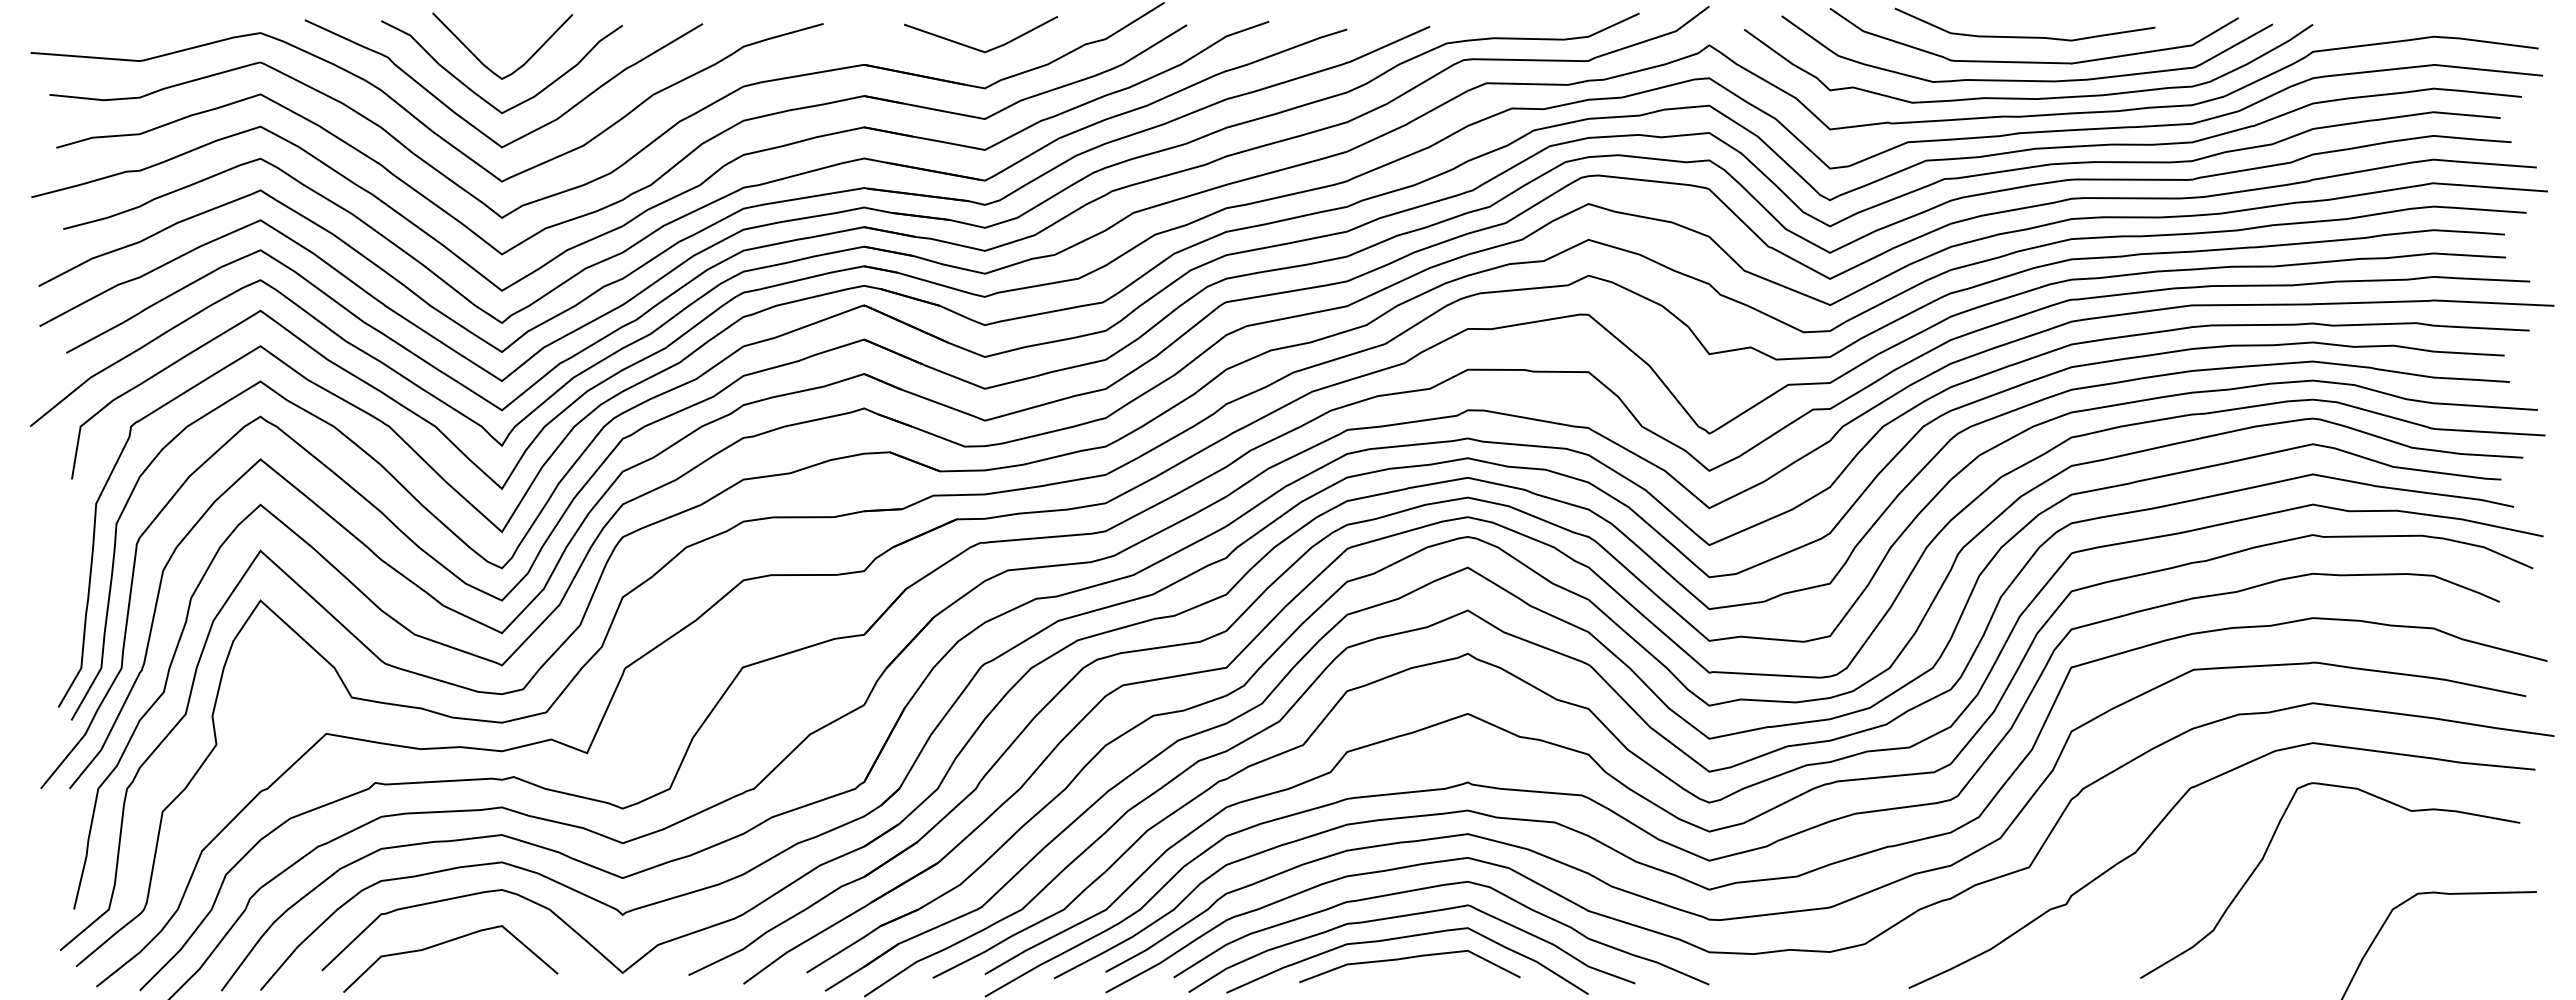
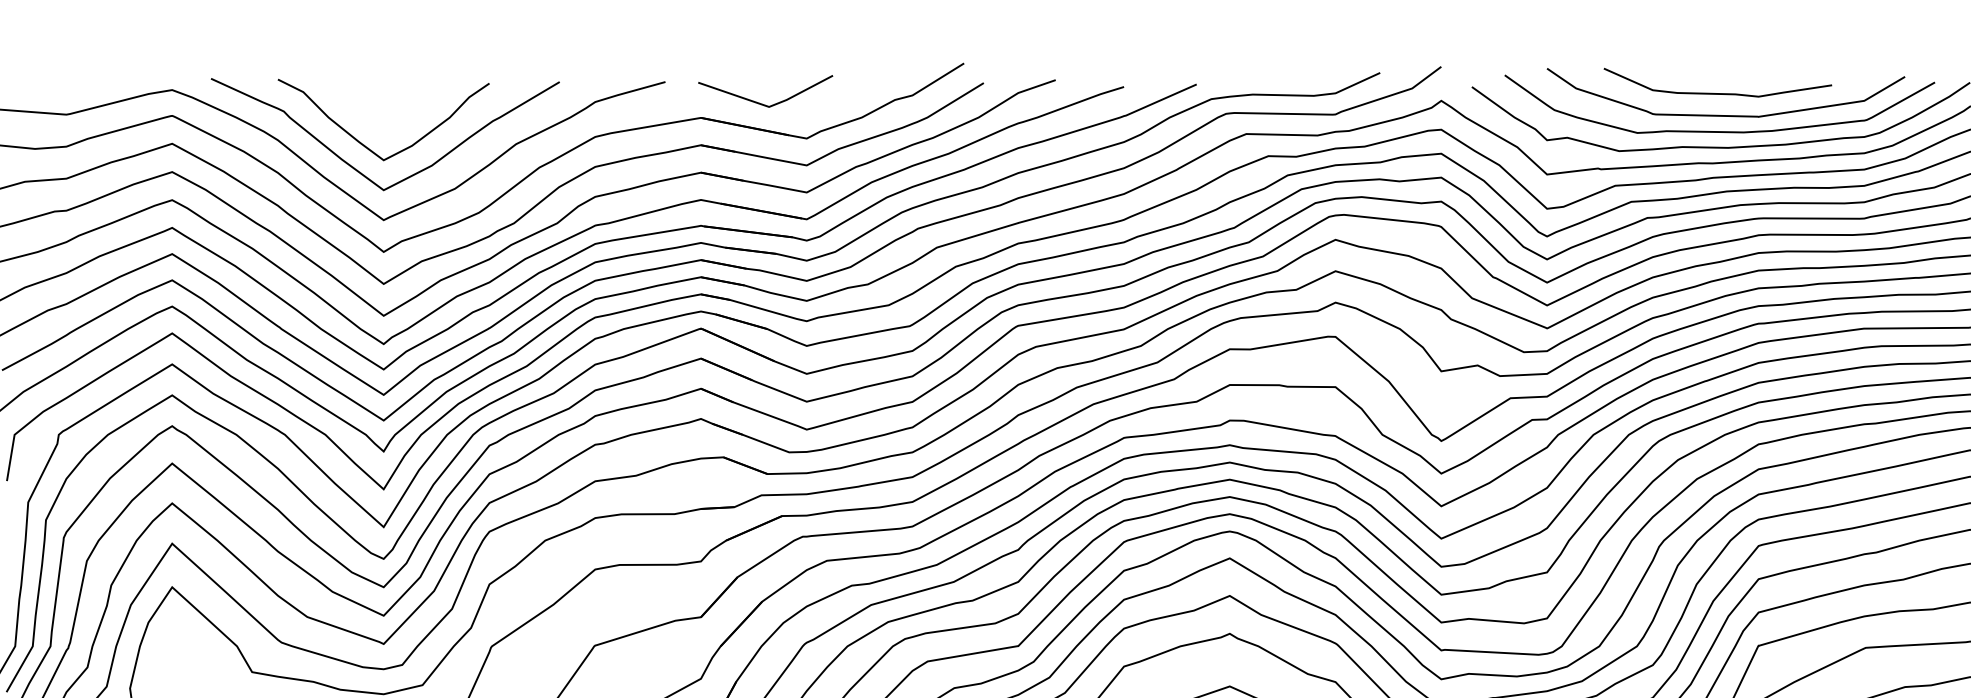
line: (977, 48) -> (762, 103), moved
curve: (486, 65) -> (370, 118), removed

